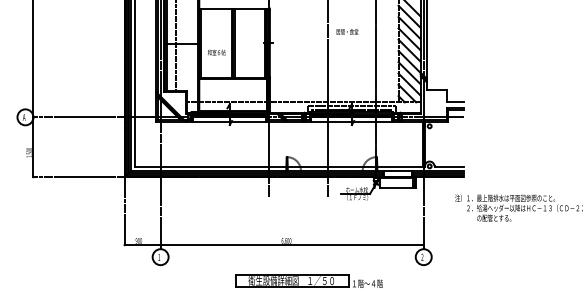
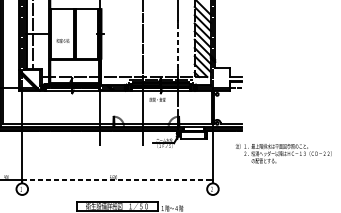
text: (347, 31) -> (157, 99), moved
line: (376, 60) -> (178, 46), solid -> dashed
line: (292, 245) -> (117, 180), solid -> dashed

